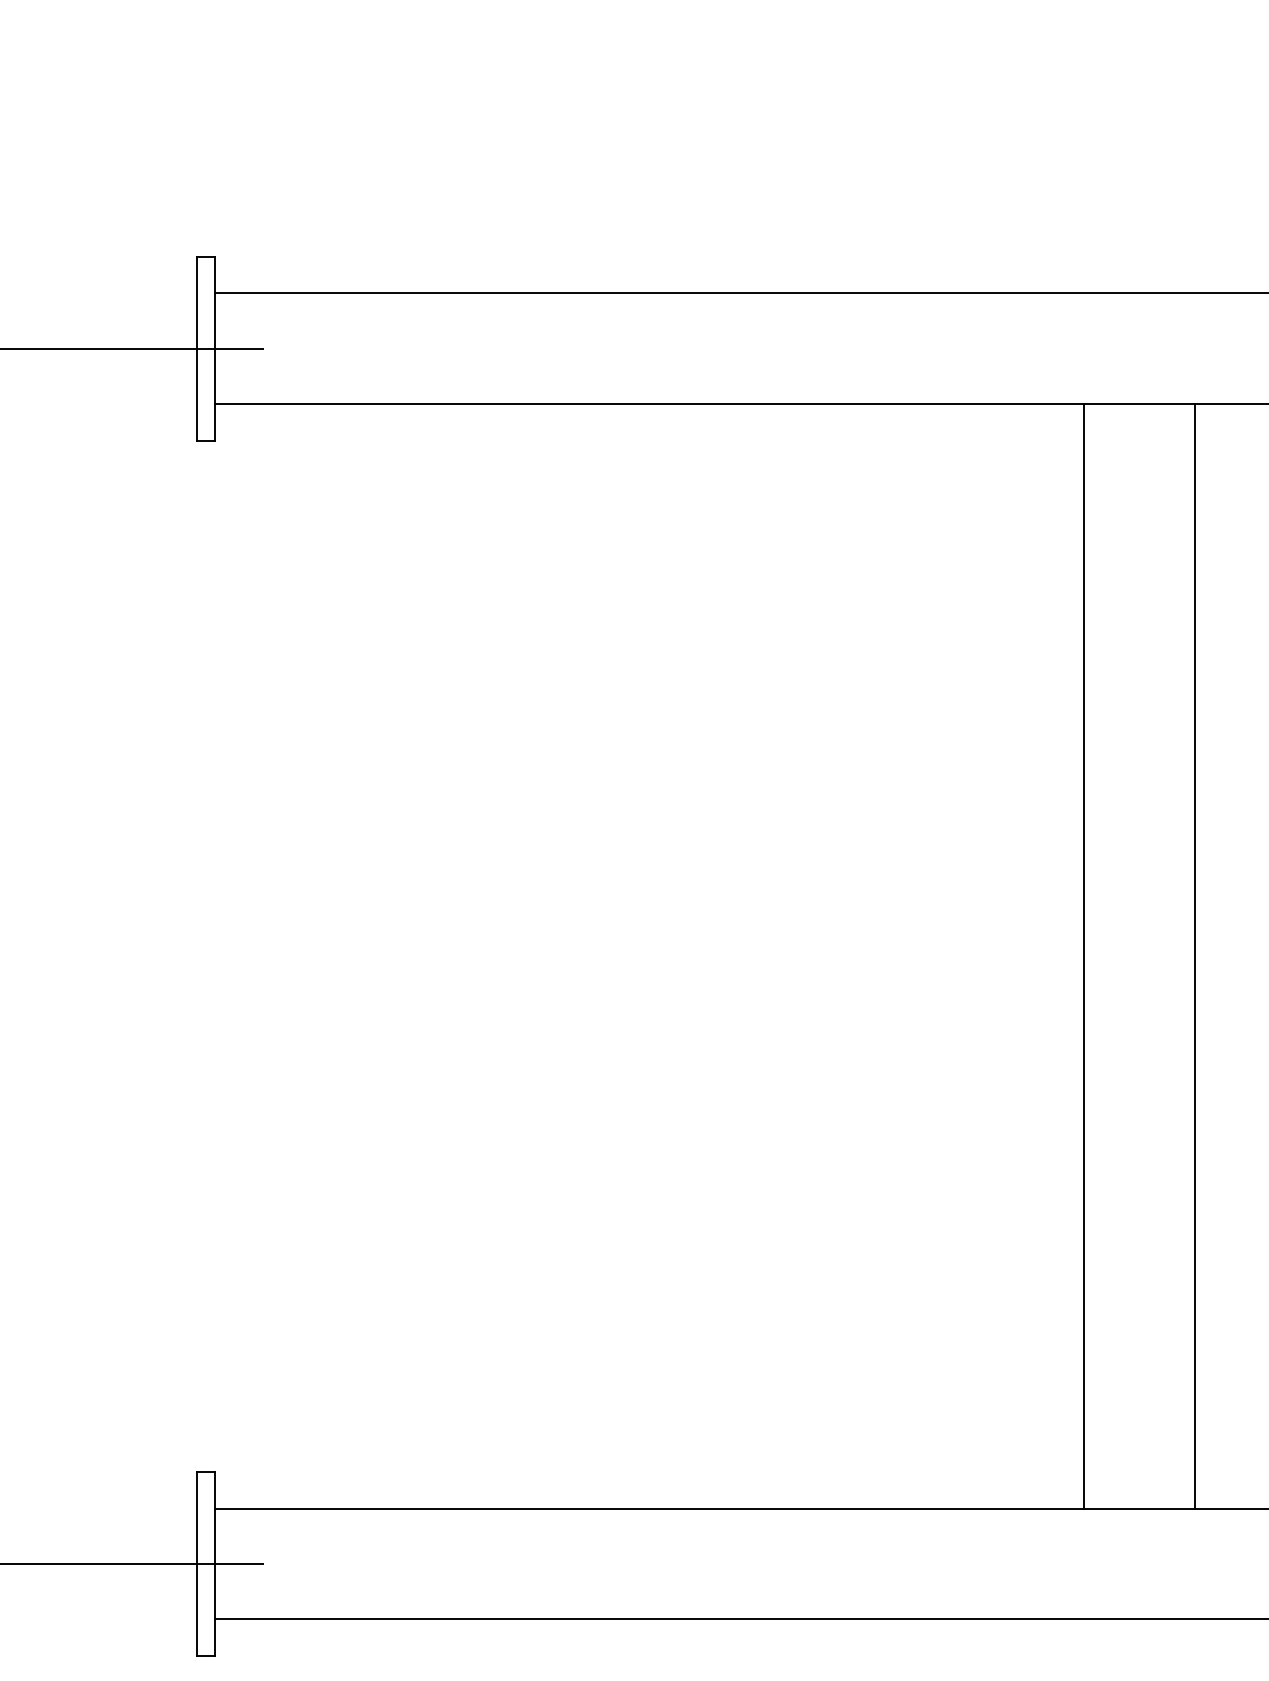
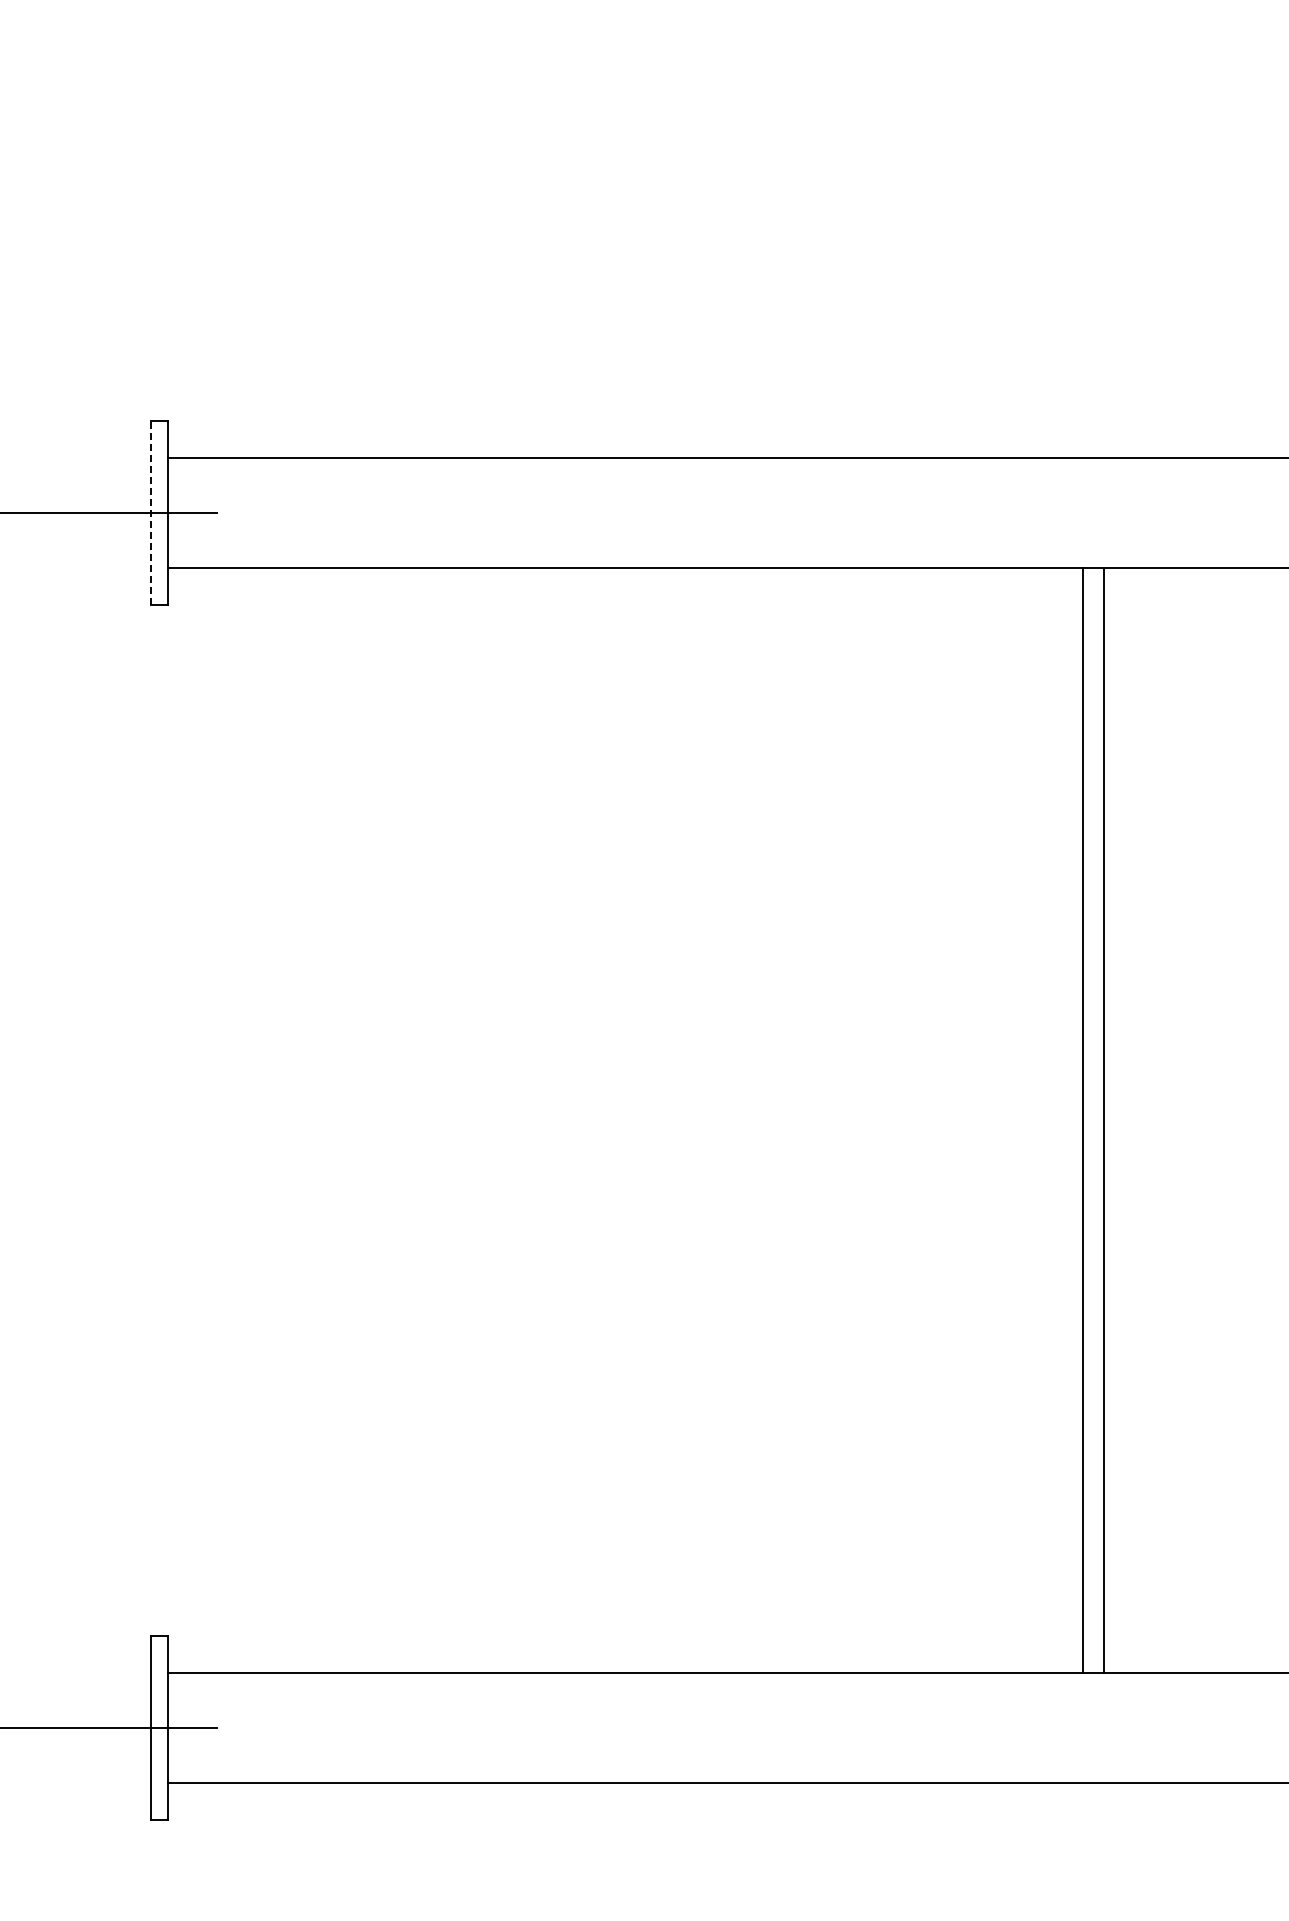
line: (196, 348) -> (150, 512), solid -> dashed
line: (1083, 956) -> (1082, 1120), moved
line: (1194, 956) -> (1104, 1120), moved

